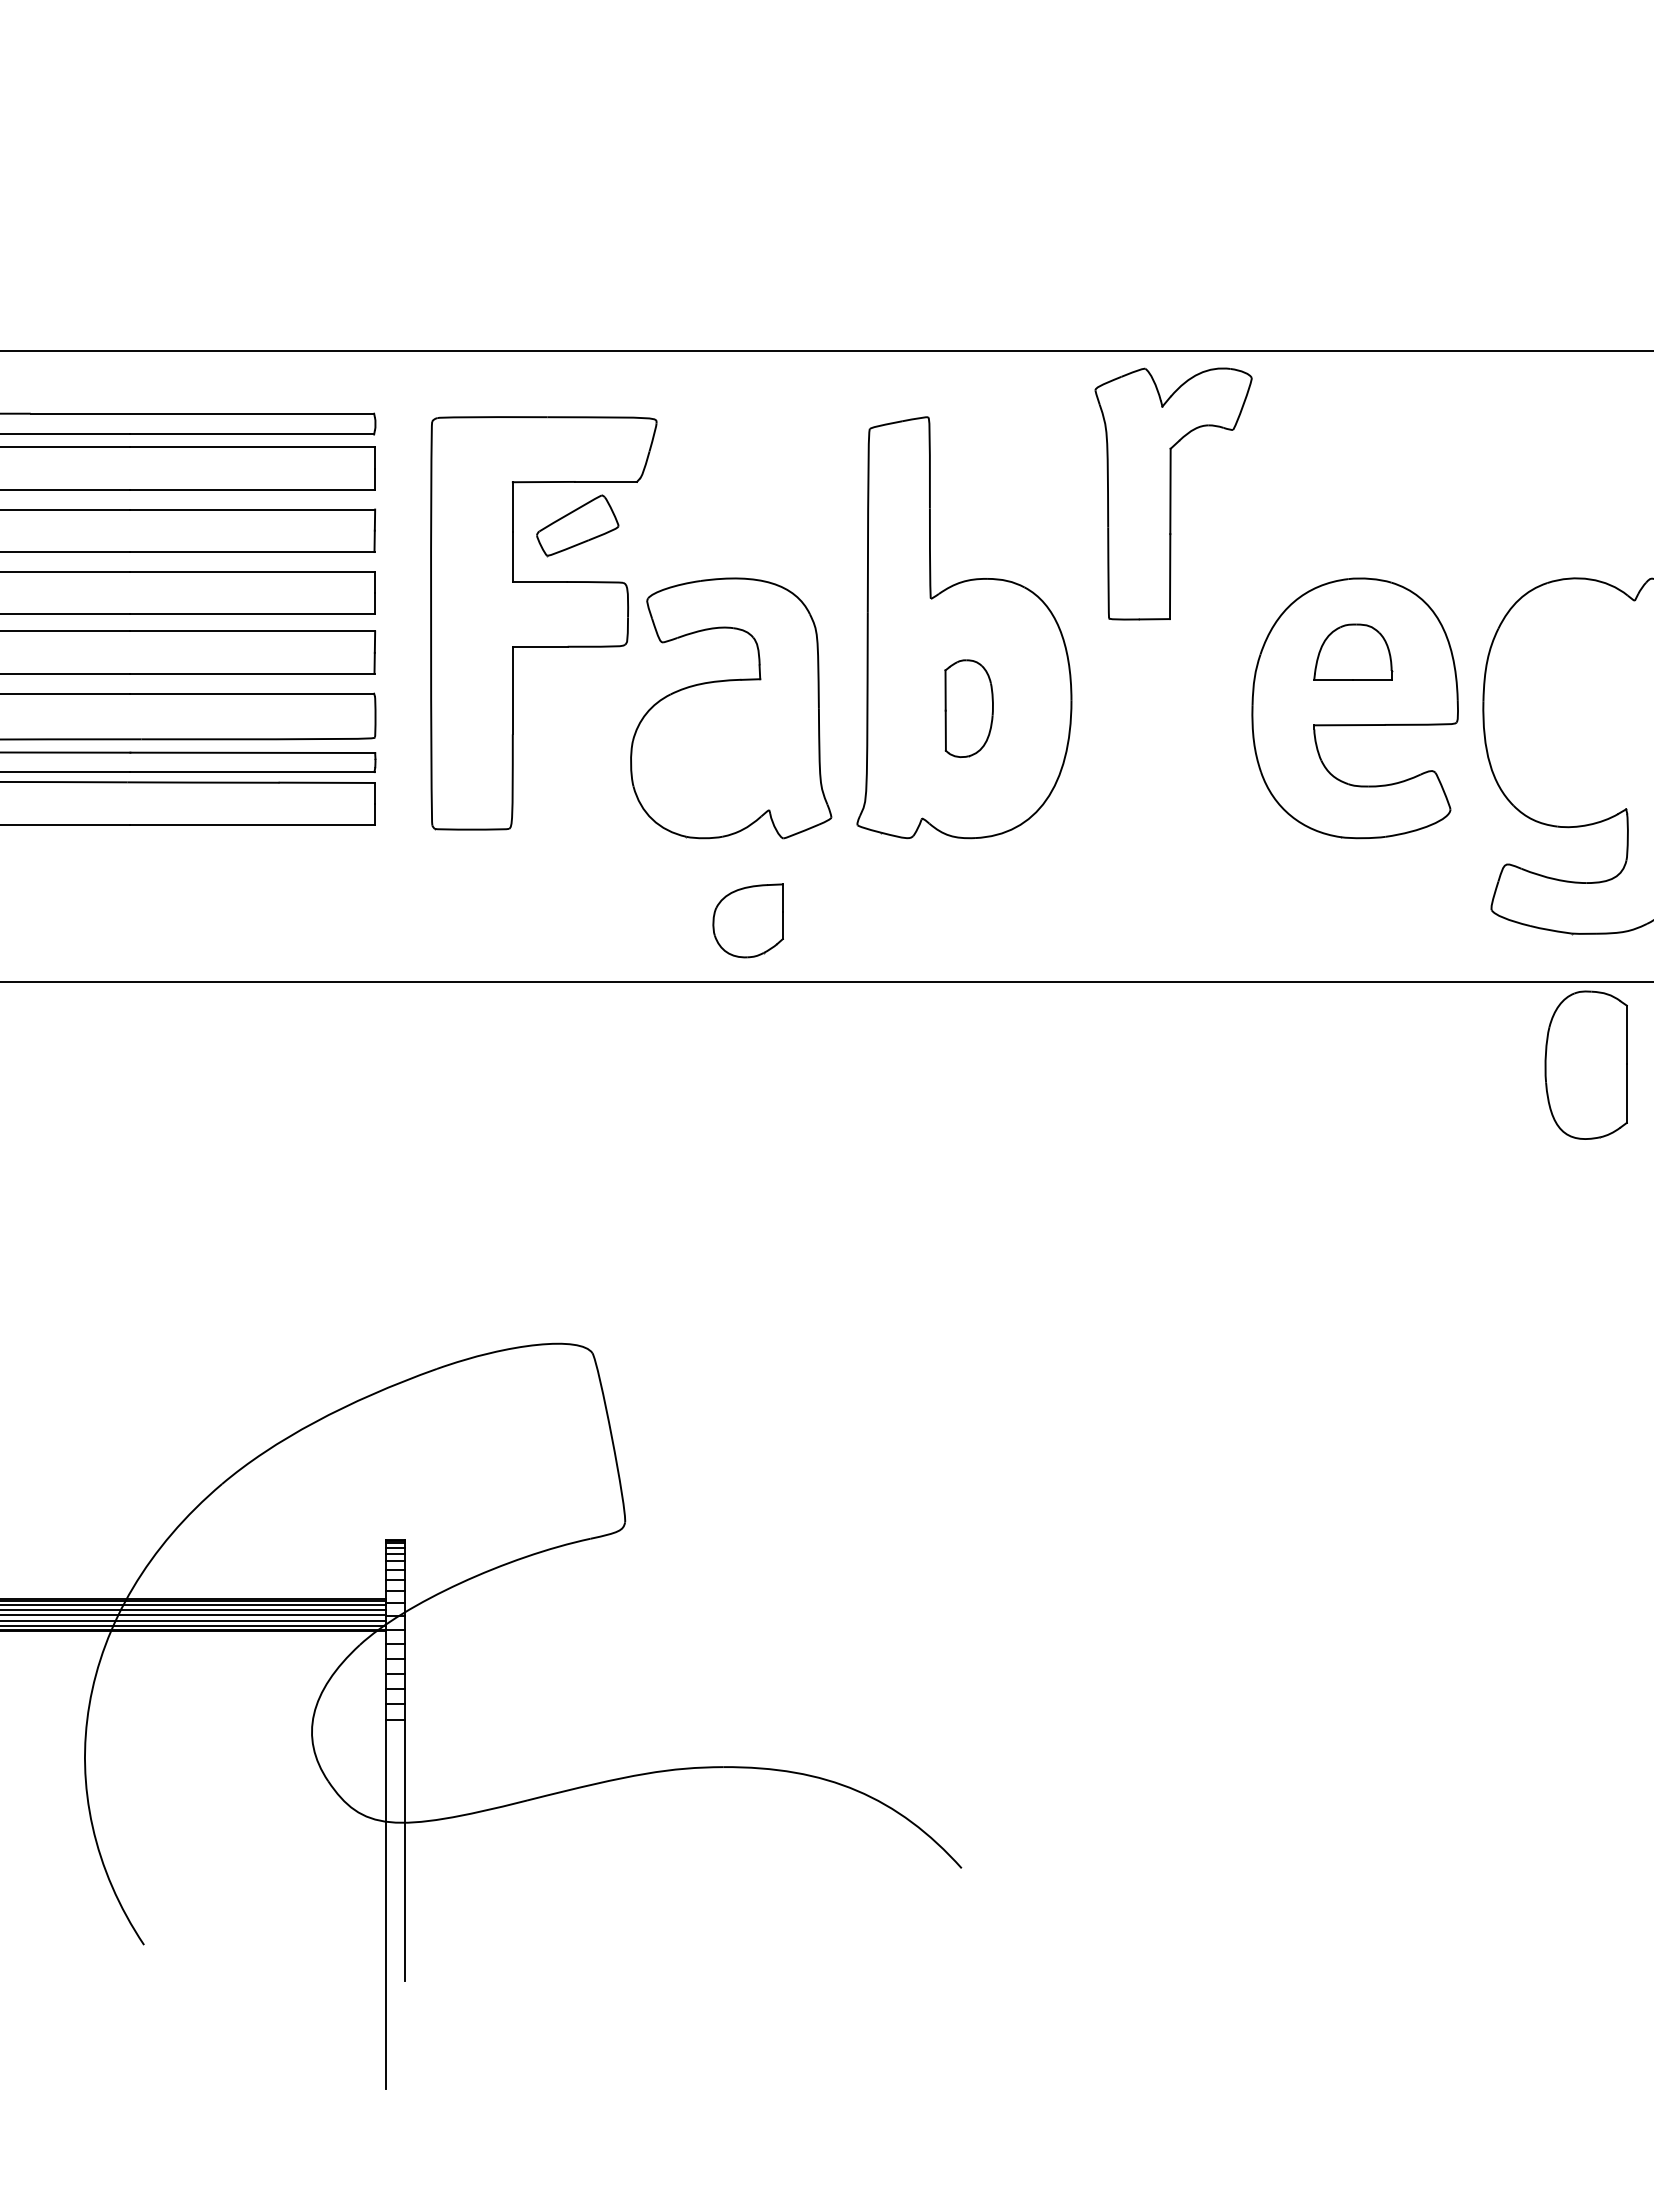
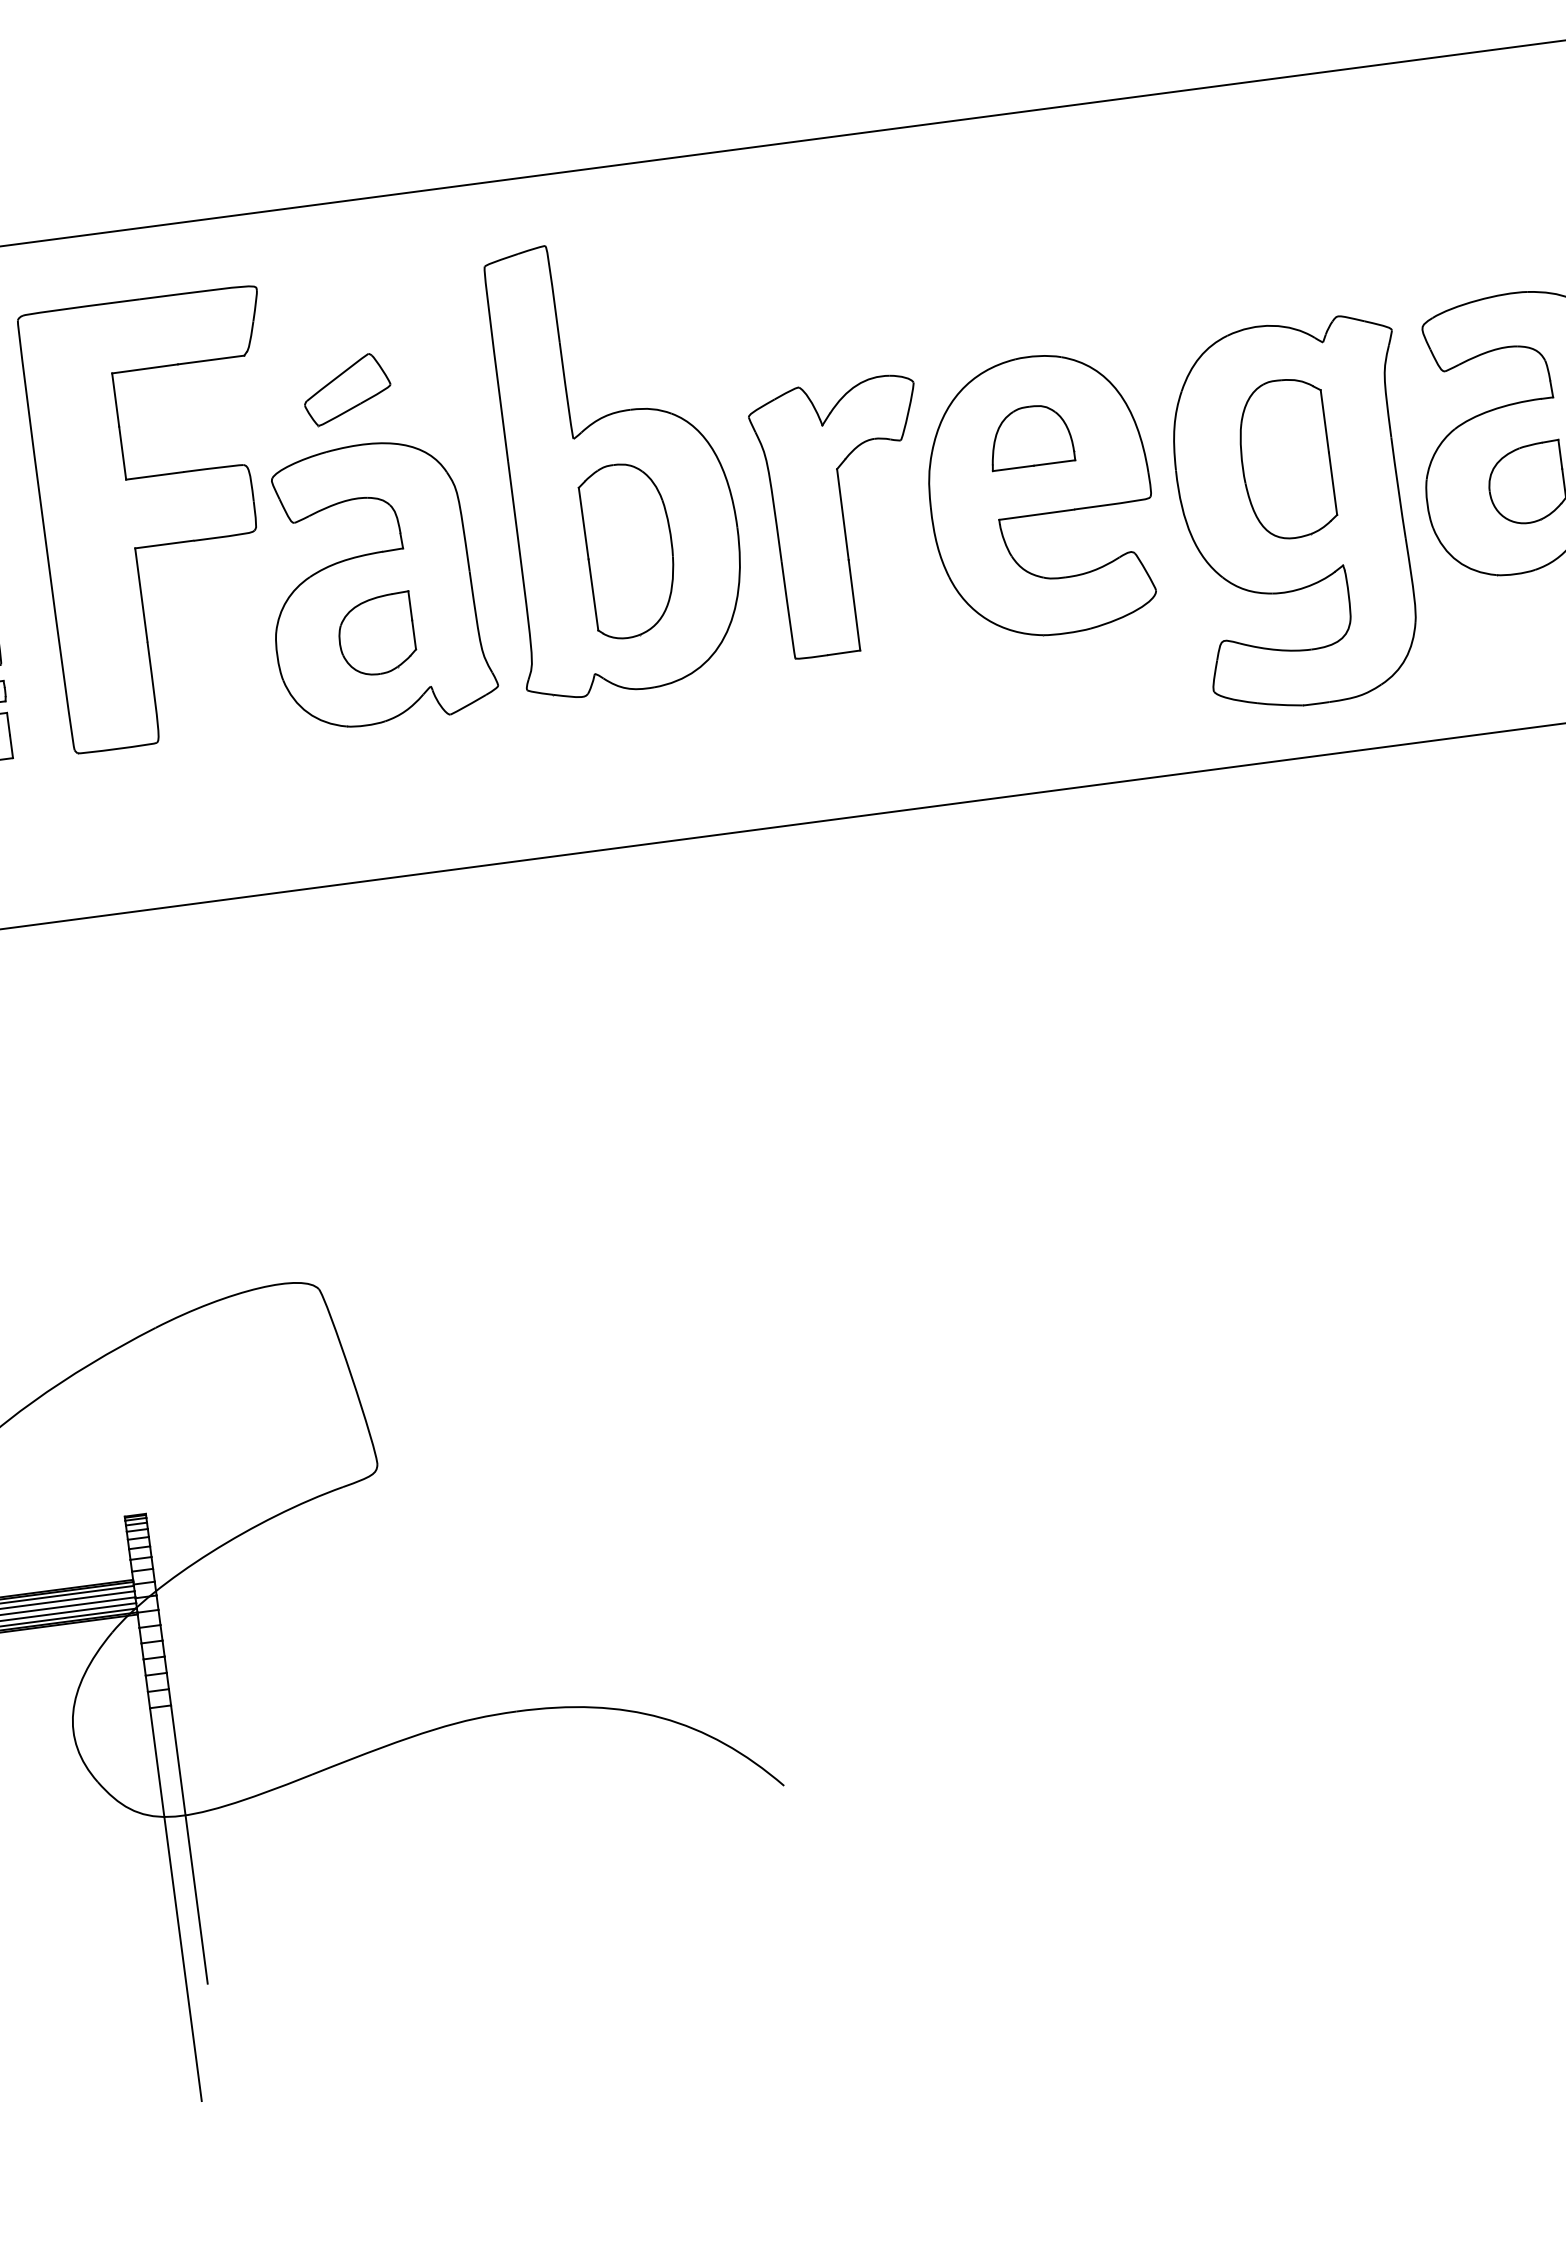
part: (1173, 493) -> (846, 516), moved
part: (577, 525) -> (346, 389), moved
part: (968, 708) -> (628, 550), size x1.67
part: (747, 920) -> (375, 634), moved
part: (1585, 1064) -> (1284, 458), moved

